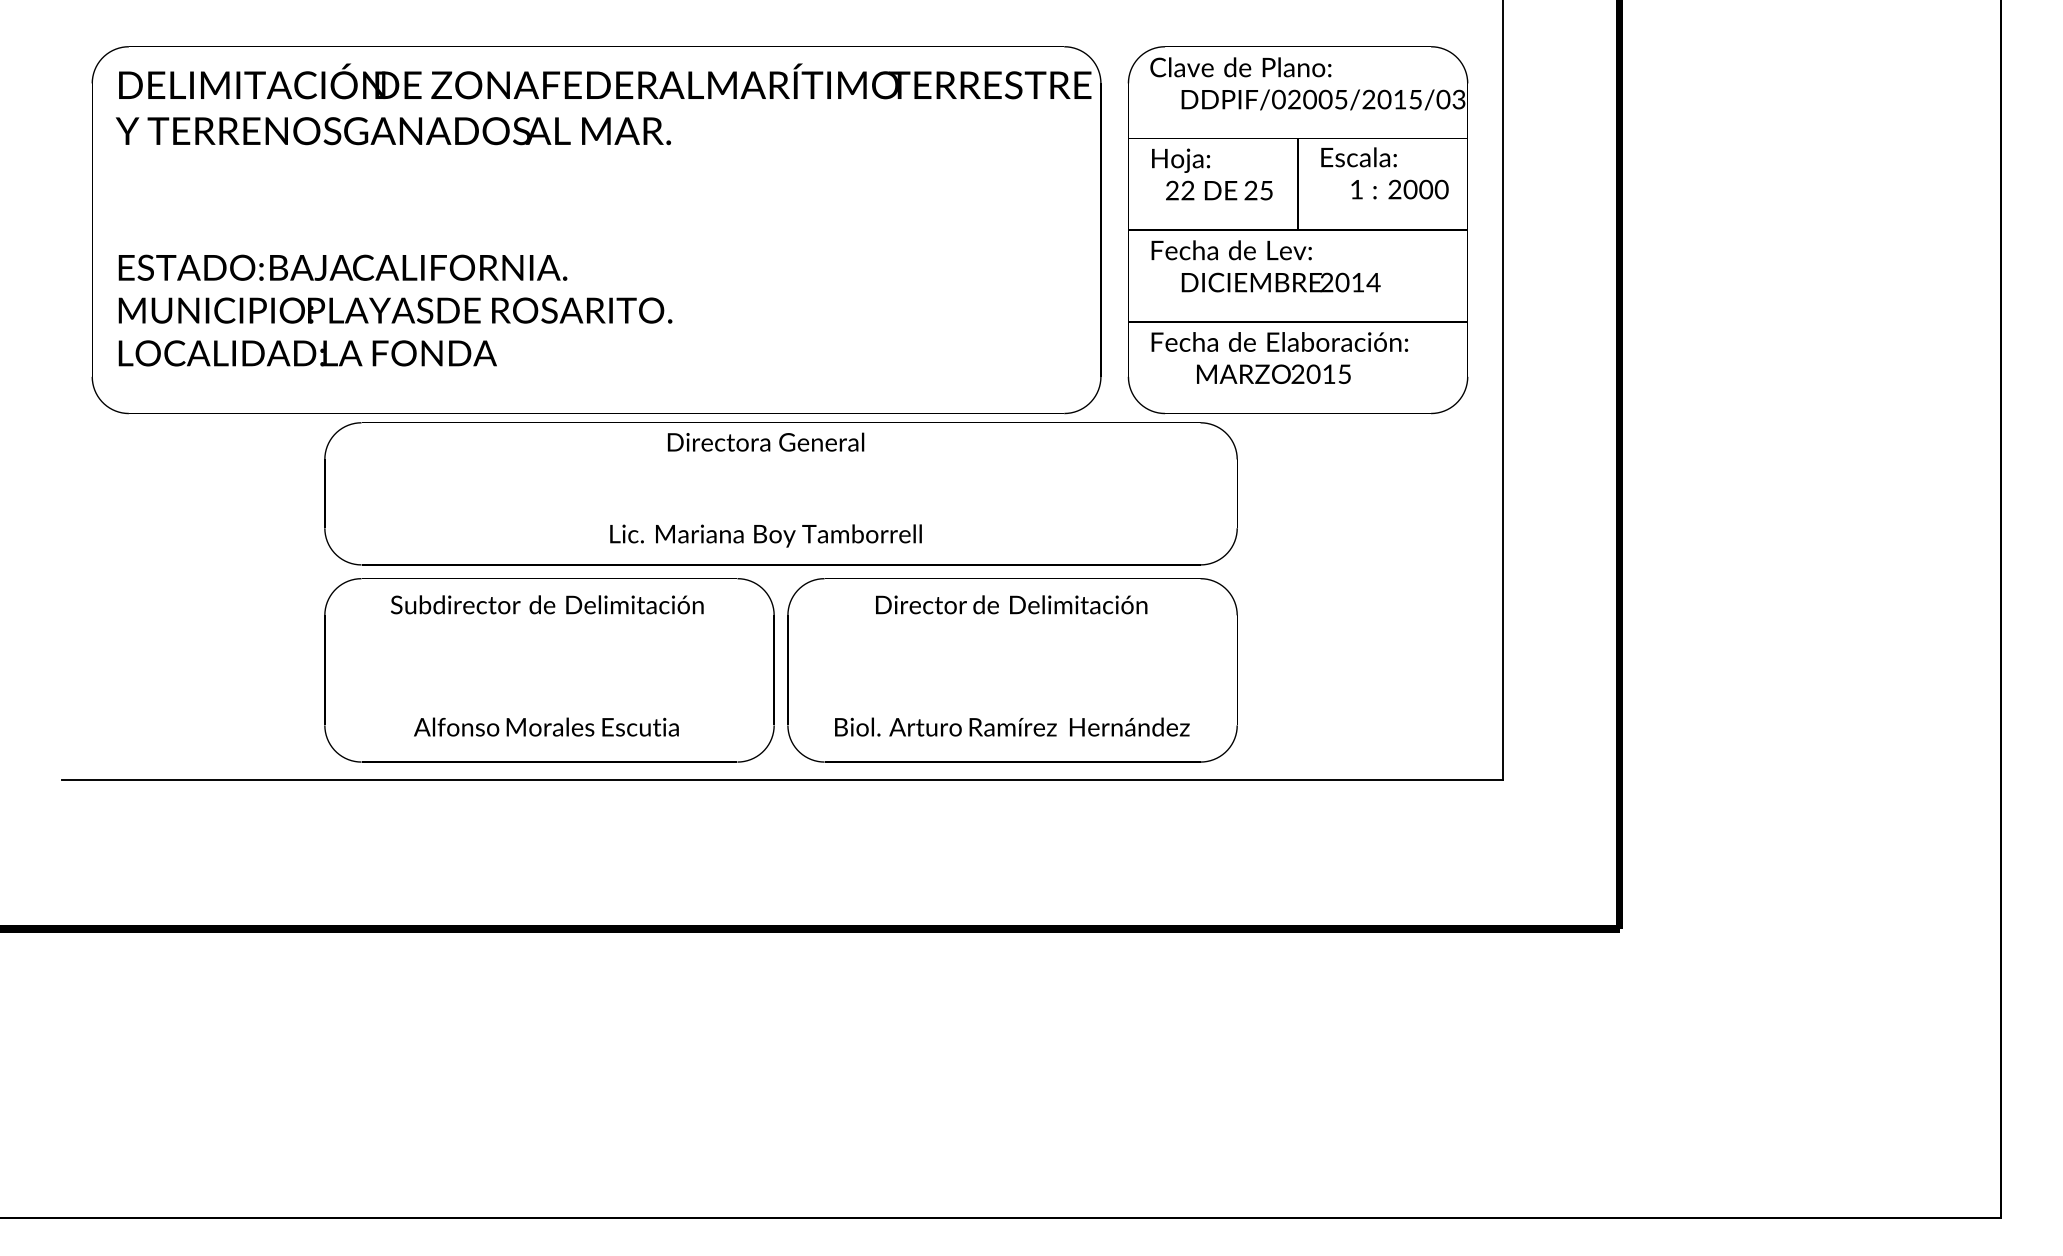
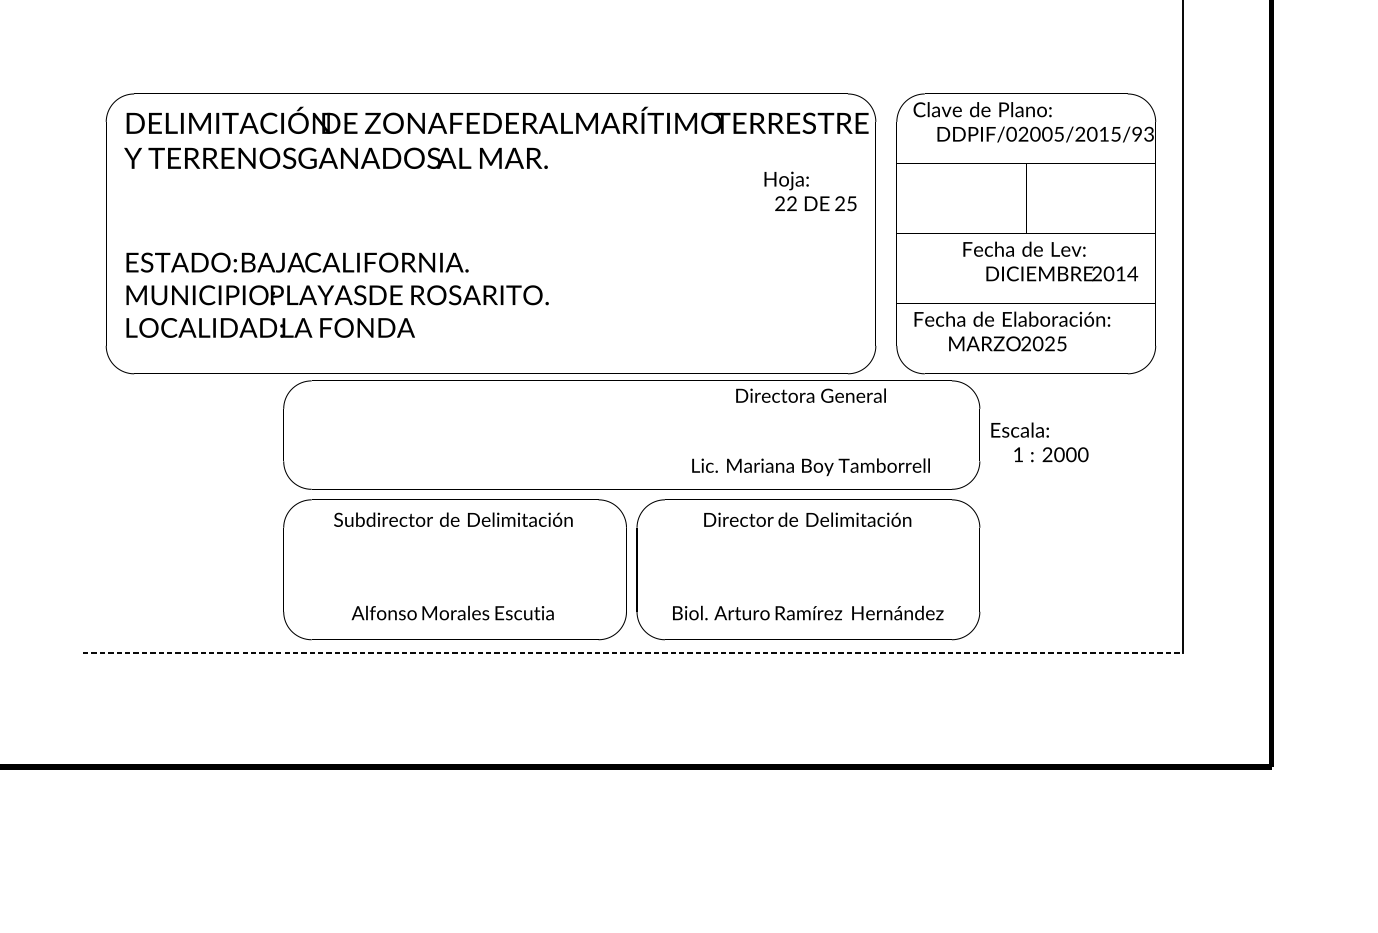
text: (1443, 100) -> (1137, 134), DDPIF/02005/2015/03 -> DDPIF/02005/2015/93
text: (1384, 173) -> (1039, 442), moved
text: (1212, 174) -> (810, 191), moved
text: (1265, 266) -> (1050, 261), moved
text: (1328, 373) -> (1049, 343), 2015 -> 2025
text: (765, 489) -> (810, 431), moved
line: (782, 780) -> (632, 653), solid -> dashed

